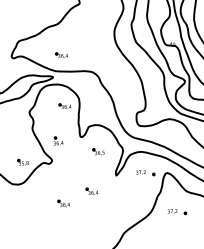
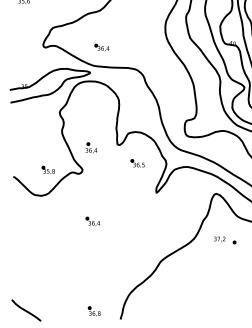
part: (64, 106) -> (101, 107), removed
part: (145, 173) -> (191, 192), removed
part: (91, 190) -> (126, 208), removed

